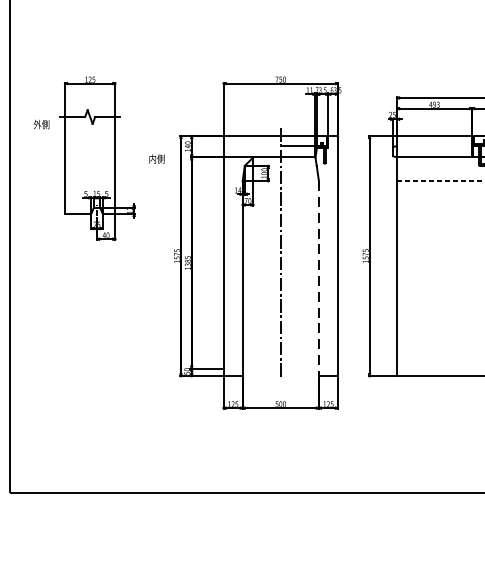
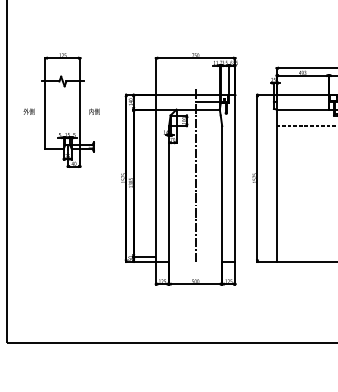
text: (40, 124) -> (28, 111), moved
text: (157, 158) -> (94, 111), moved
line: (319, 279) -> (222, 194), dashed -> solid

